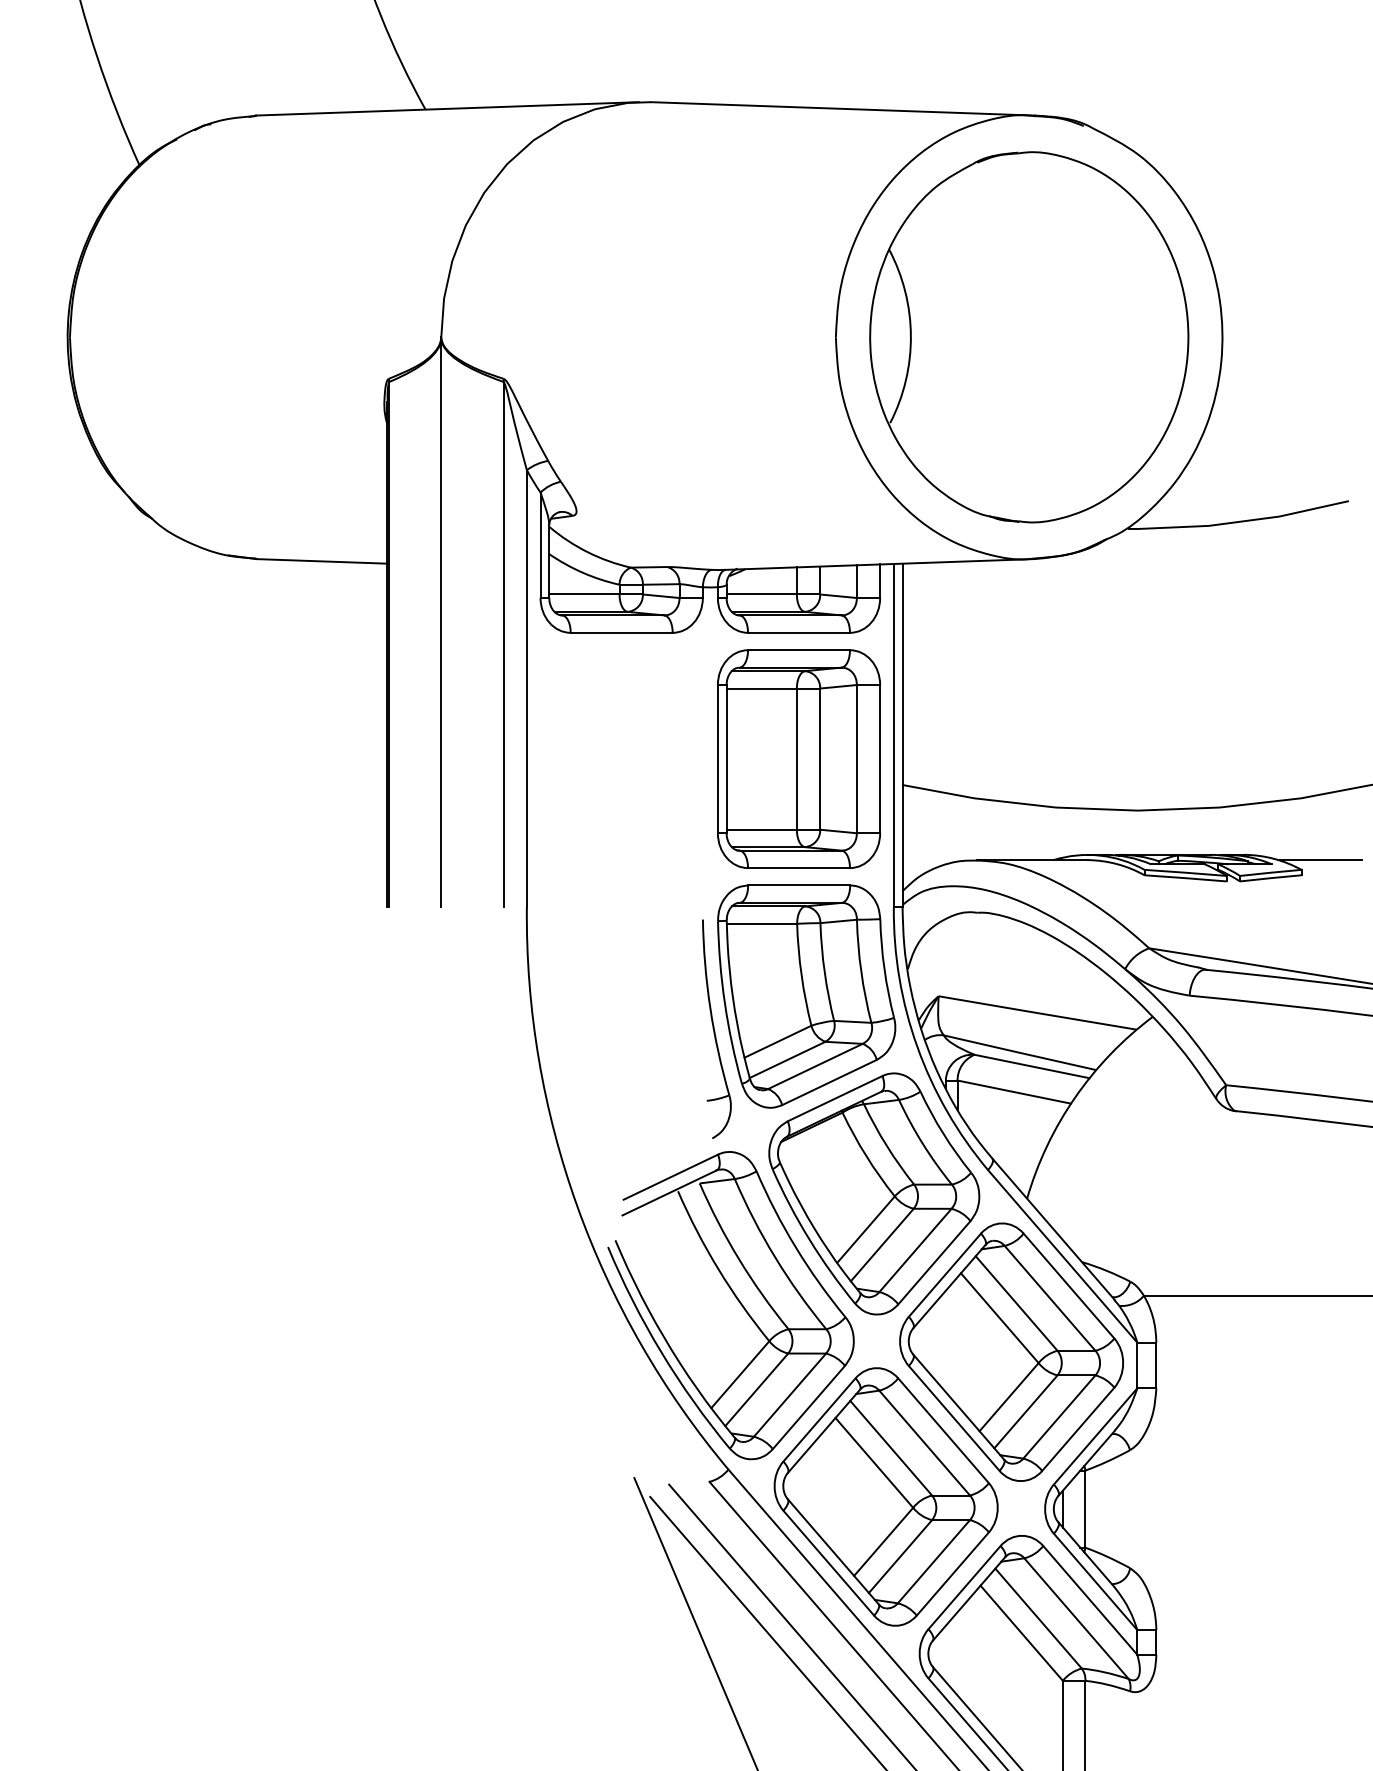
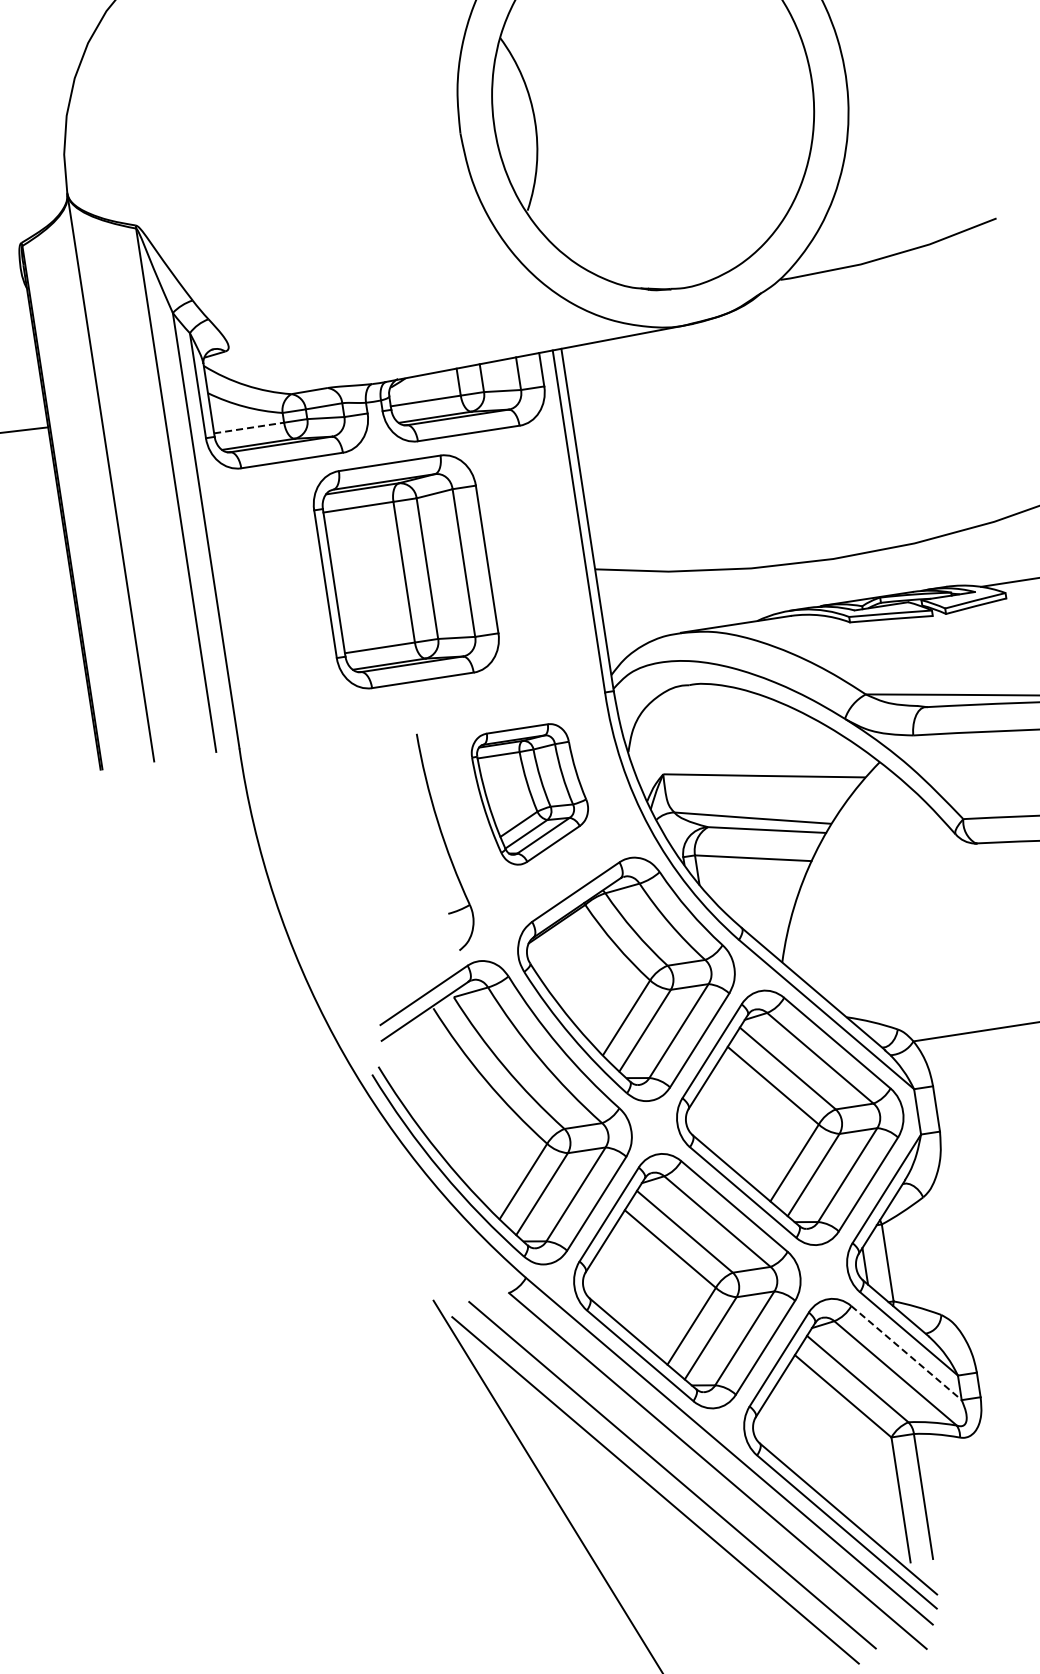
line: (584, 594) -> (249, 428), solid -> dashed
part: (798, 758) -> (405, 571), moved
part: (806, 996) -> (531, 794), size x0.6
line: (1090, 1600) -> (906, 1353), solid -> dashed

